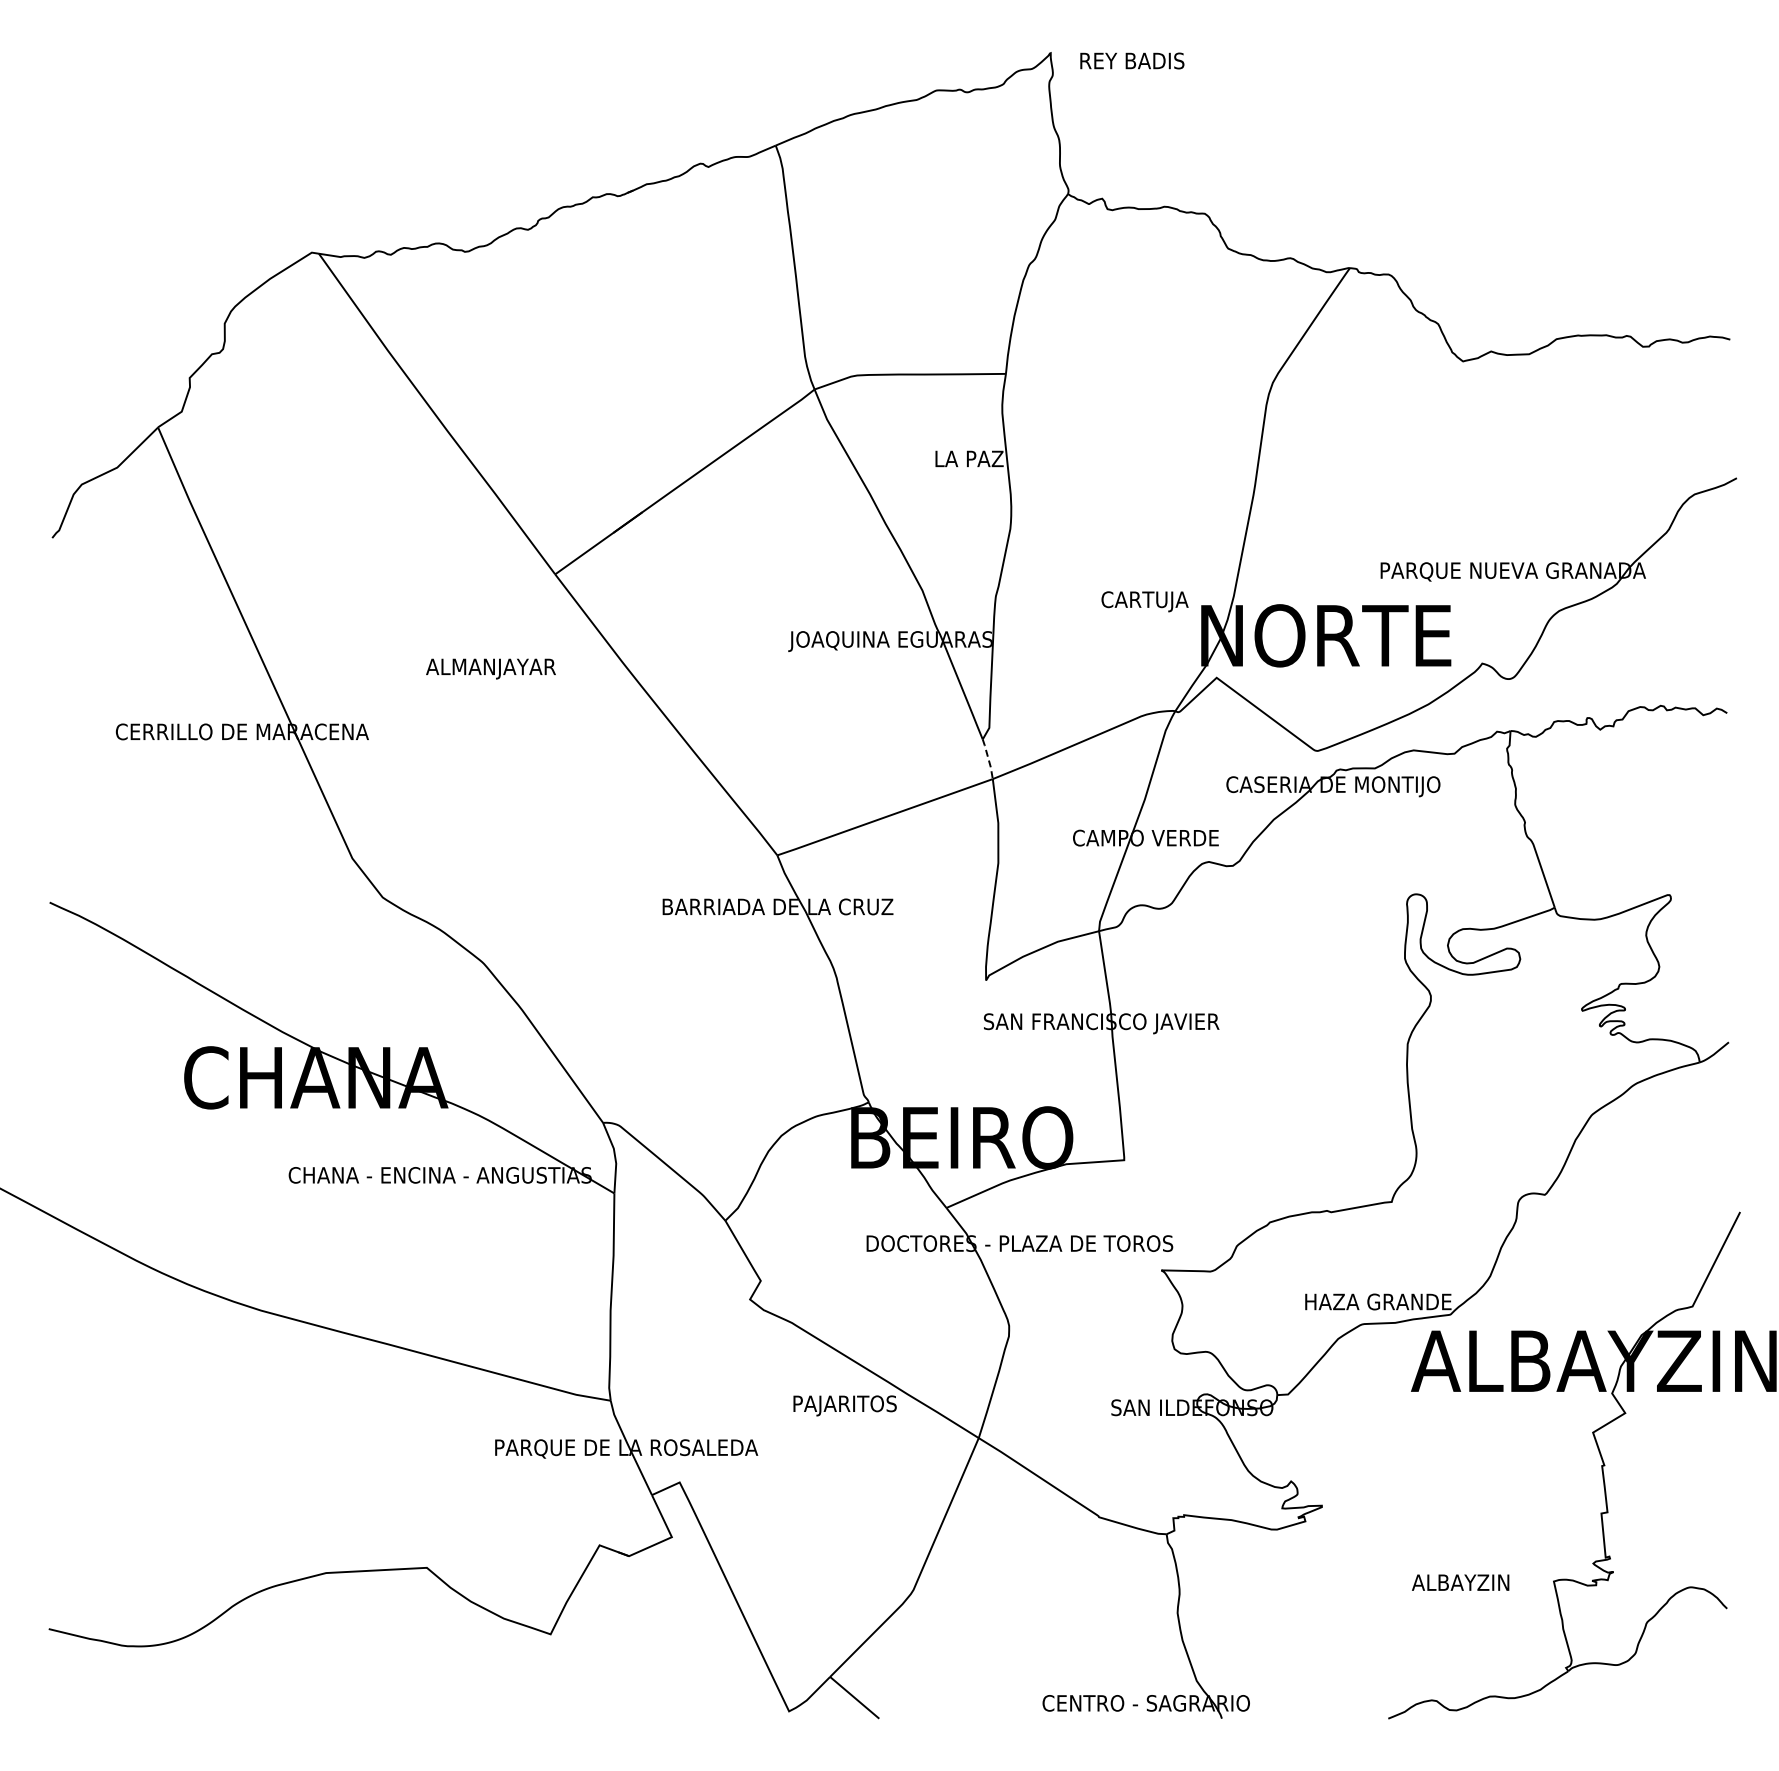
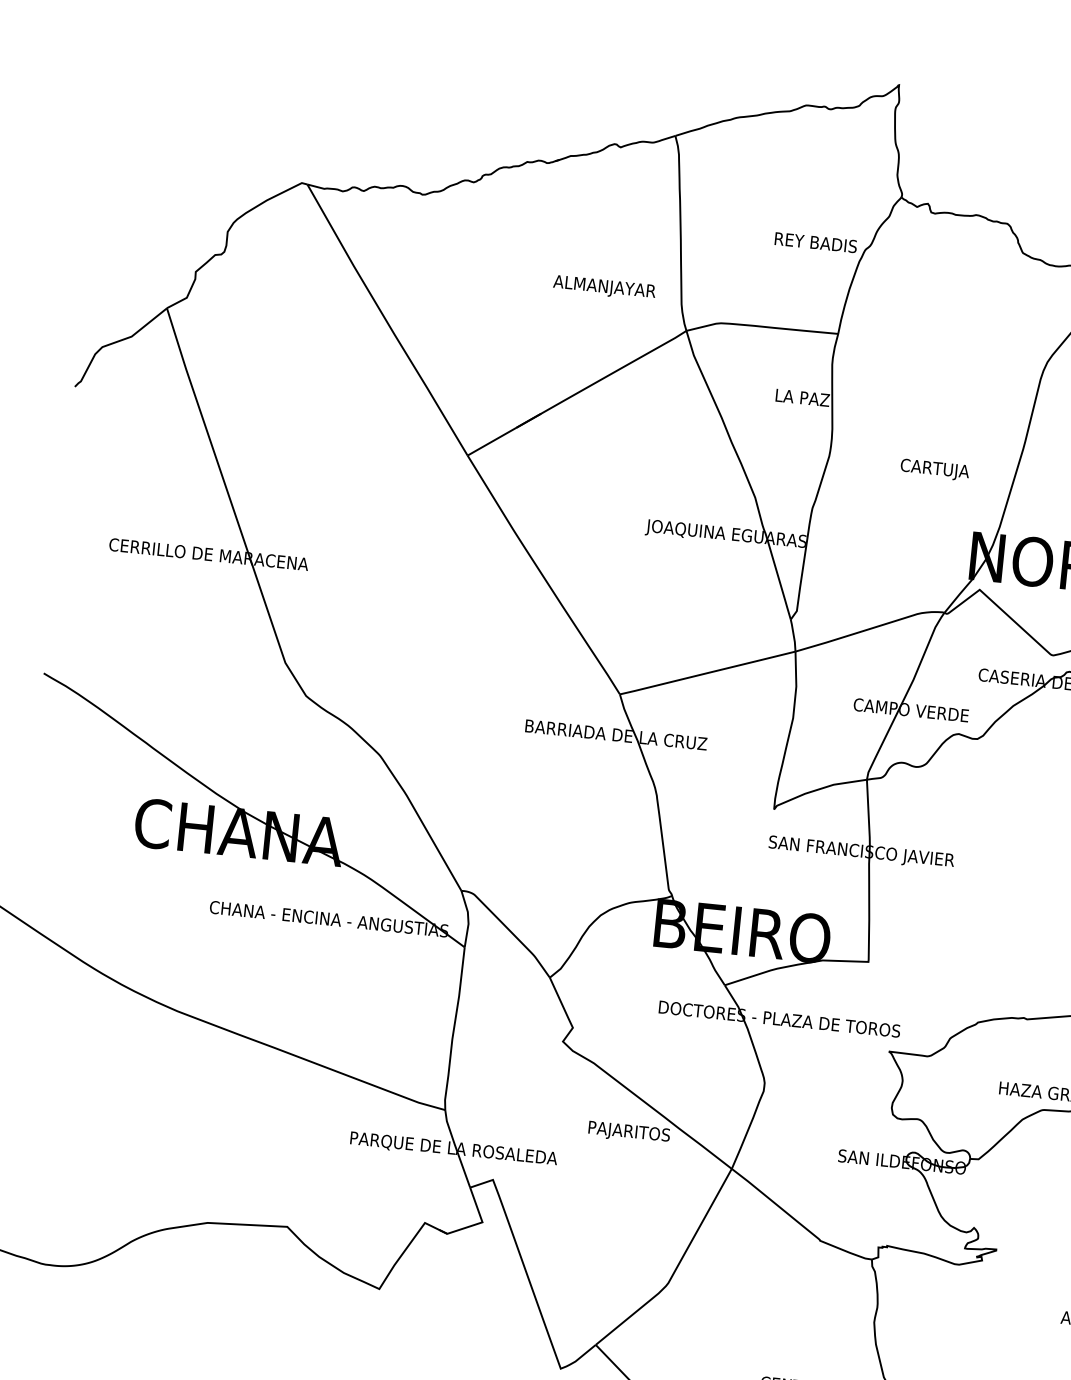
text: (1132, 60) -> (816, 242), moved
text: (1144, 601) -> (934, 469), moved
text: (490, 668) -> (604, 287), moved
line: (988, 759) -> (793, 635), dashed -> solid

